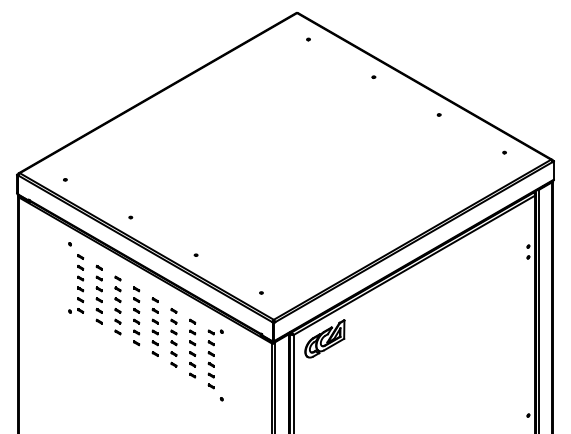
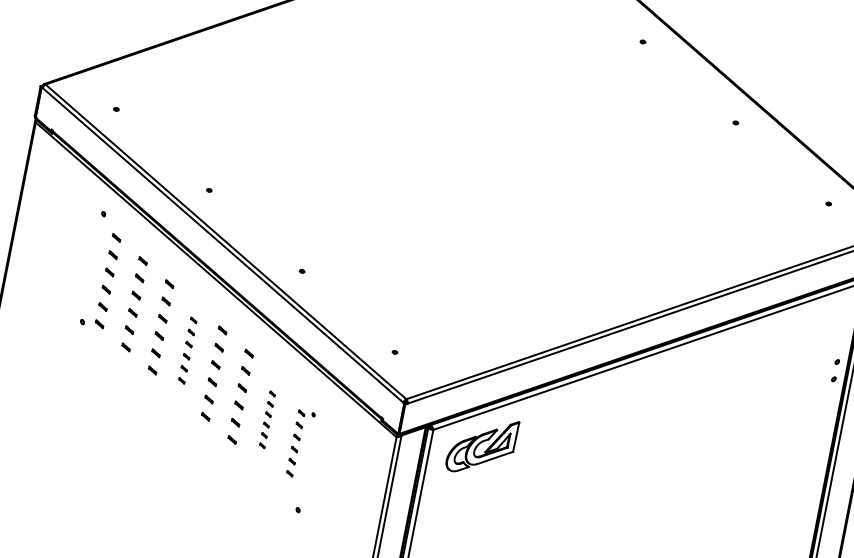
part: (136, 316) -> (187, 350), size x0.7
part: (192, 348) -> (267, 419), size x0.6
part: (215, 359) -> (300, 444), size x0.7

